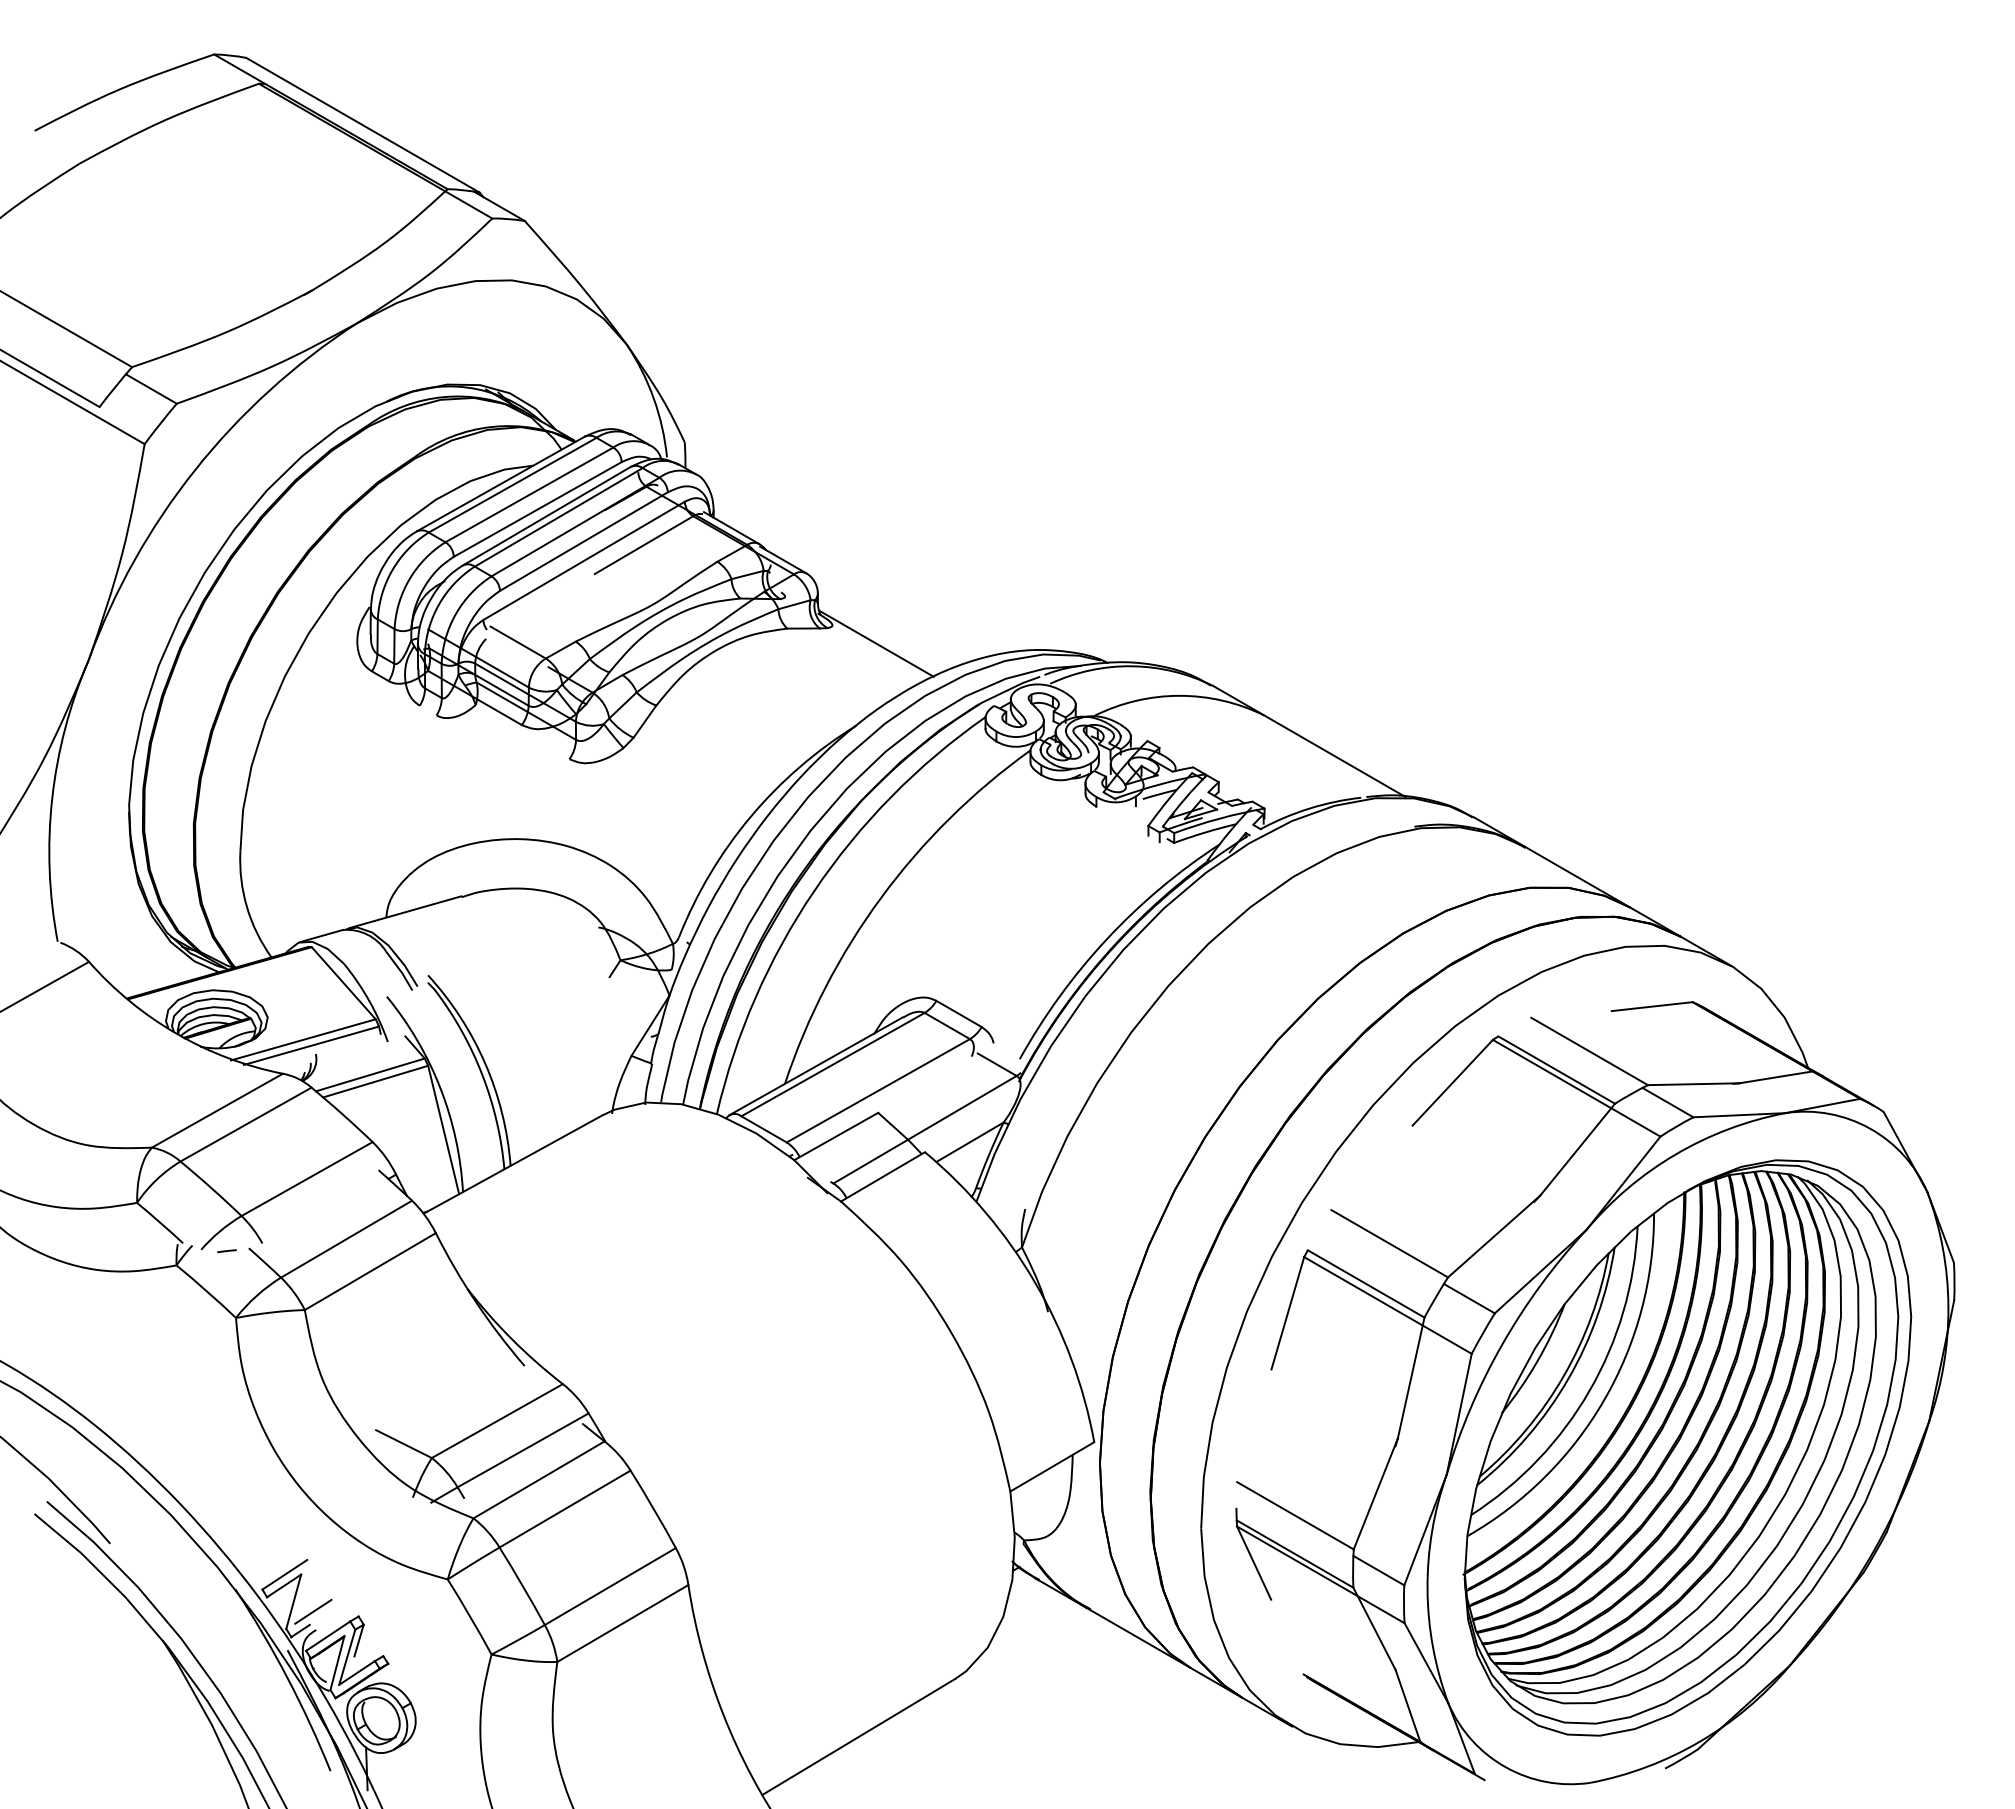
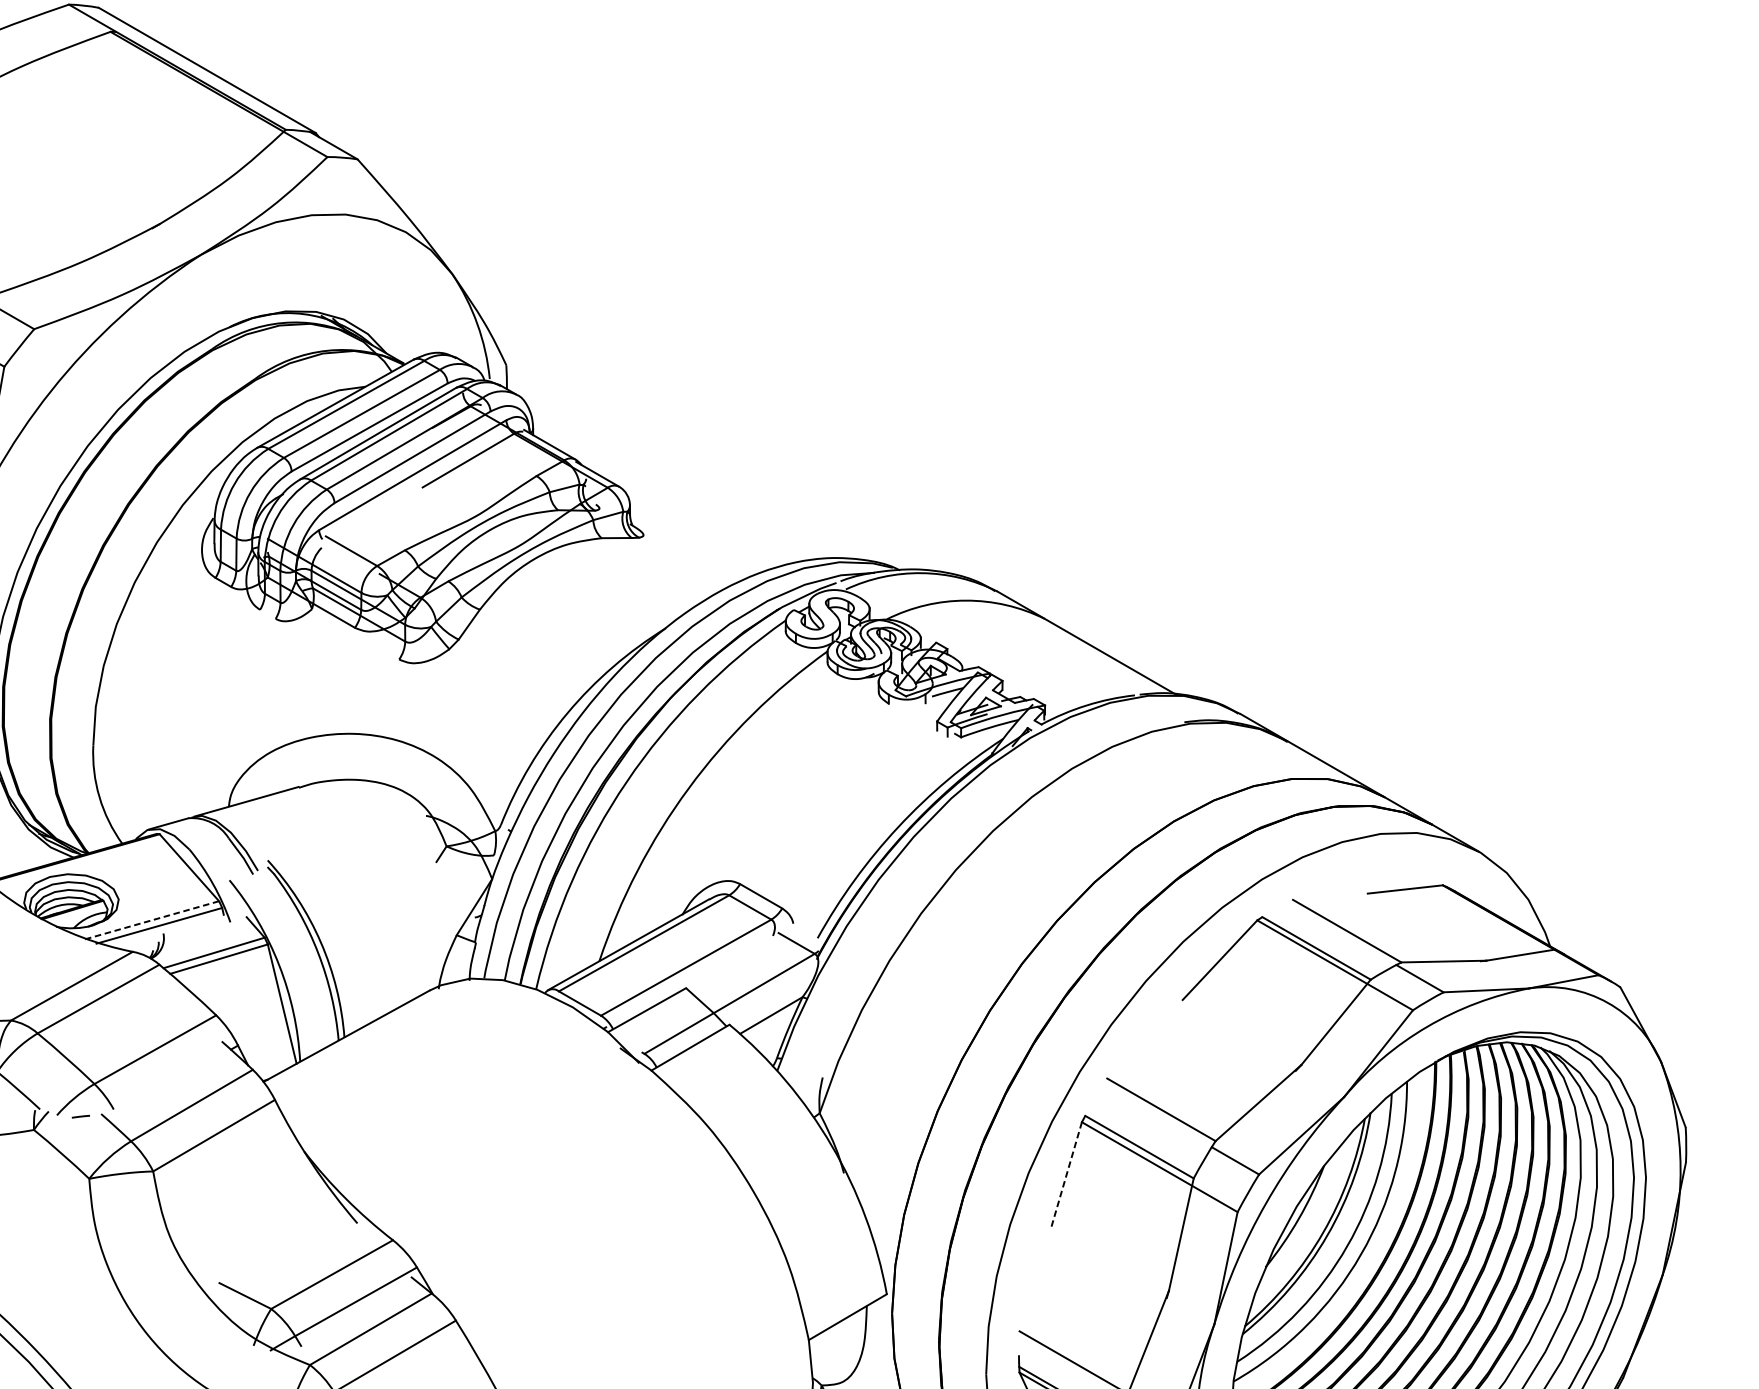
line: (876, 643) -> (684, 552), removed
line: (302, 1040) -> (151, 920), solid -> dashed
line: (1287, 1313) -> (1066, 1174), solid -> dashed

